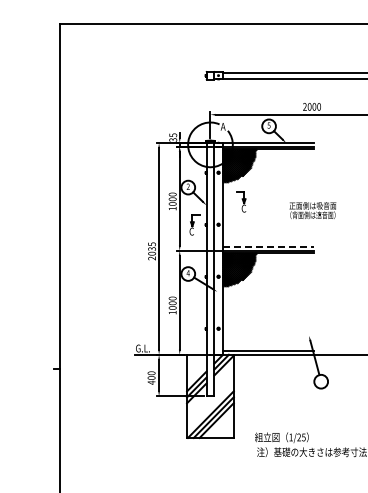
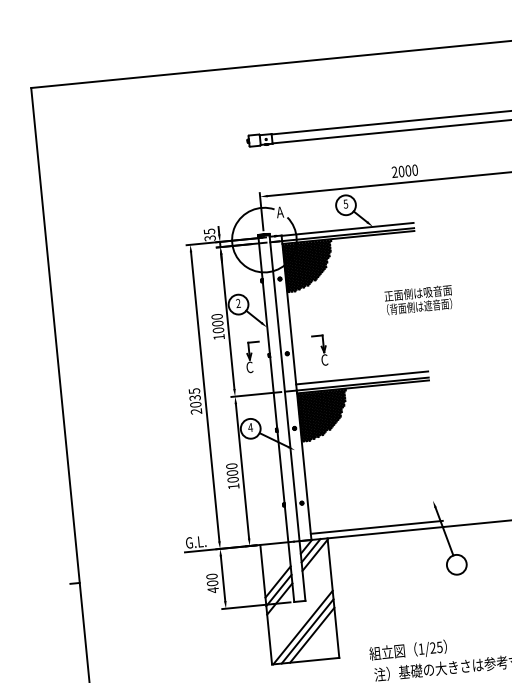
part: (241, 201) -> (320, 350), moved
text: (312, 210) -> (418, 299), moved
line: (268, 246) -> (362, 377), dashed -> solid

